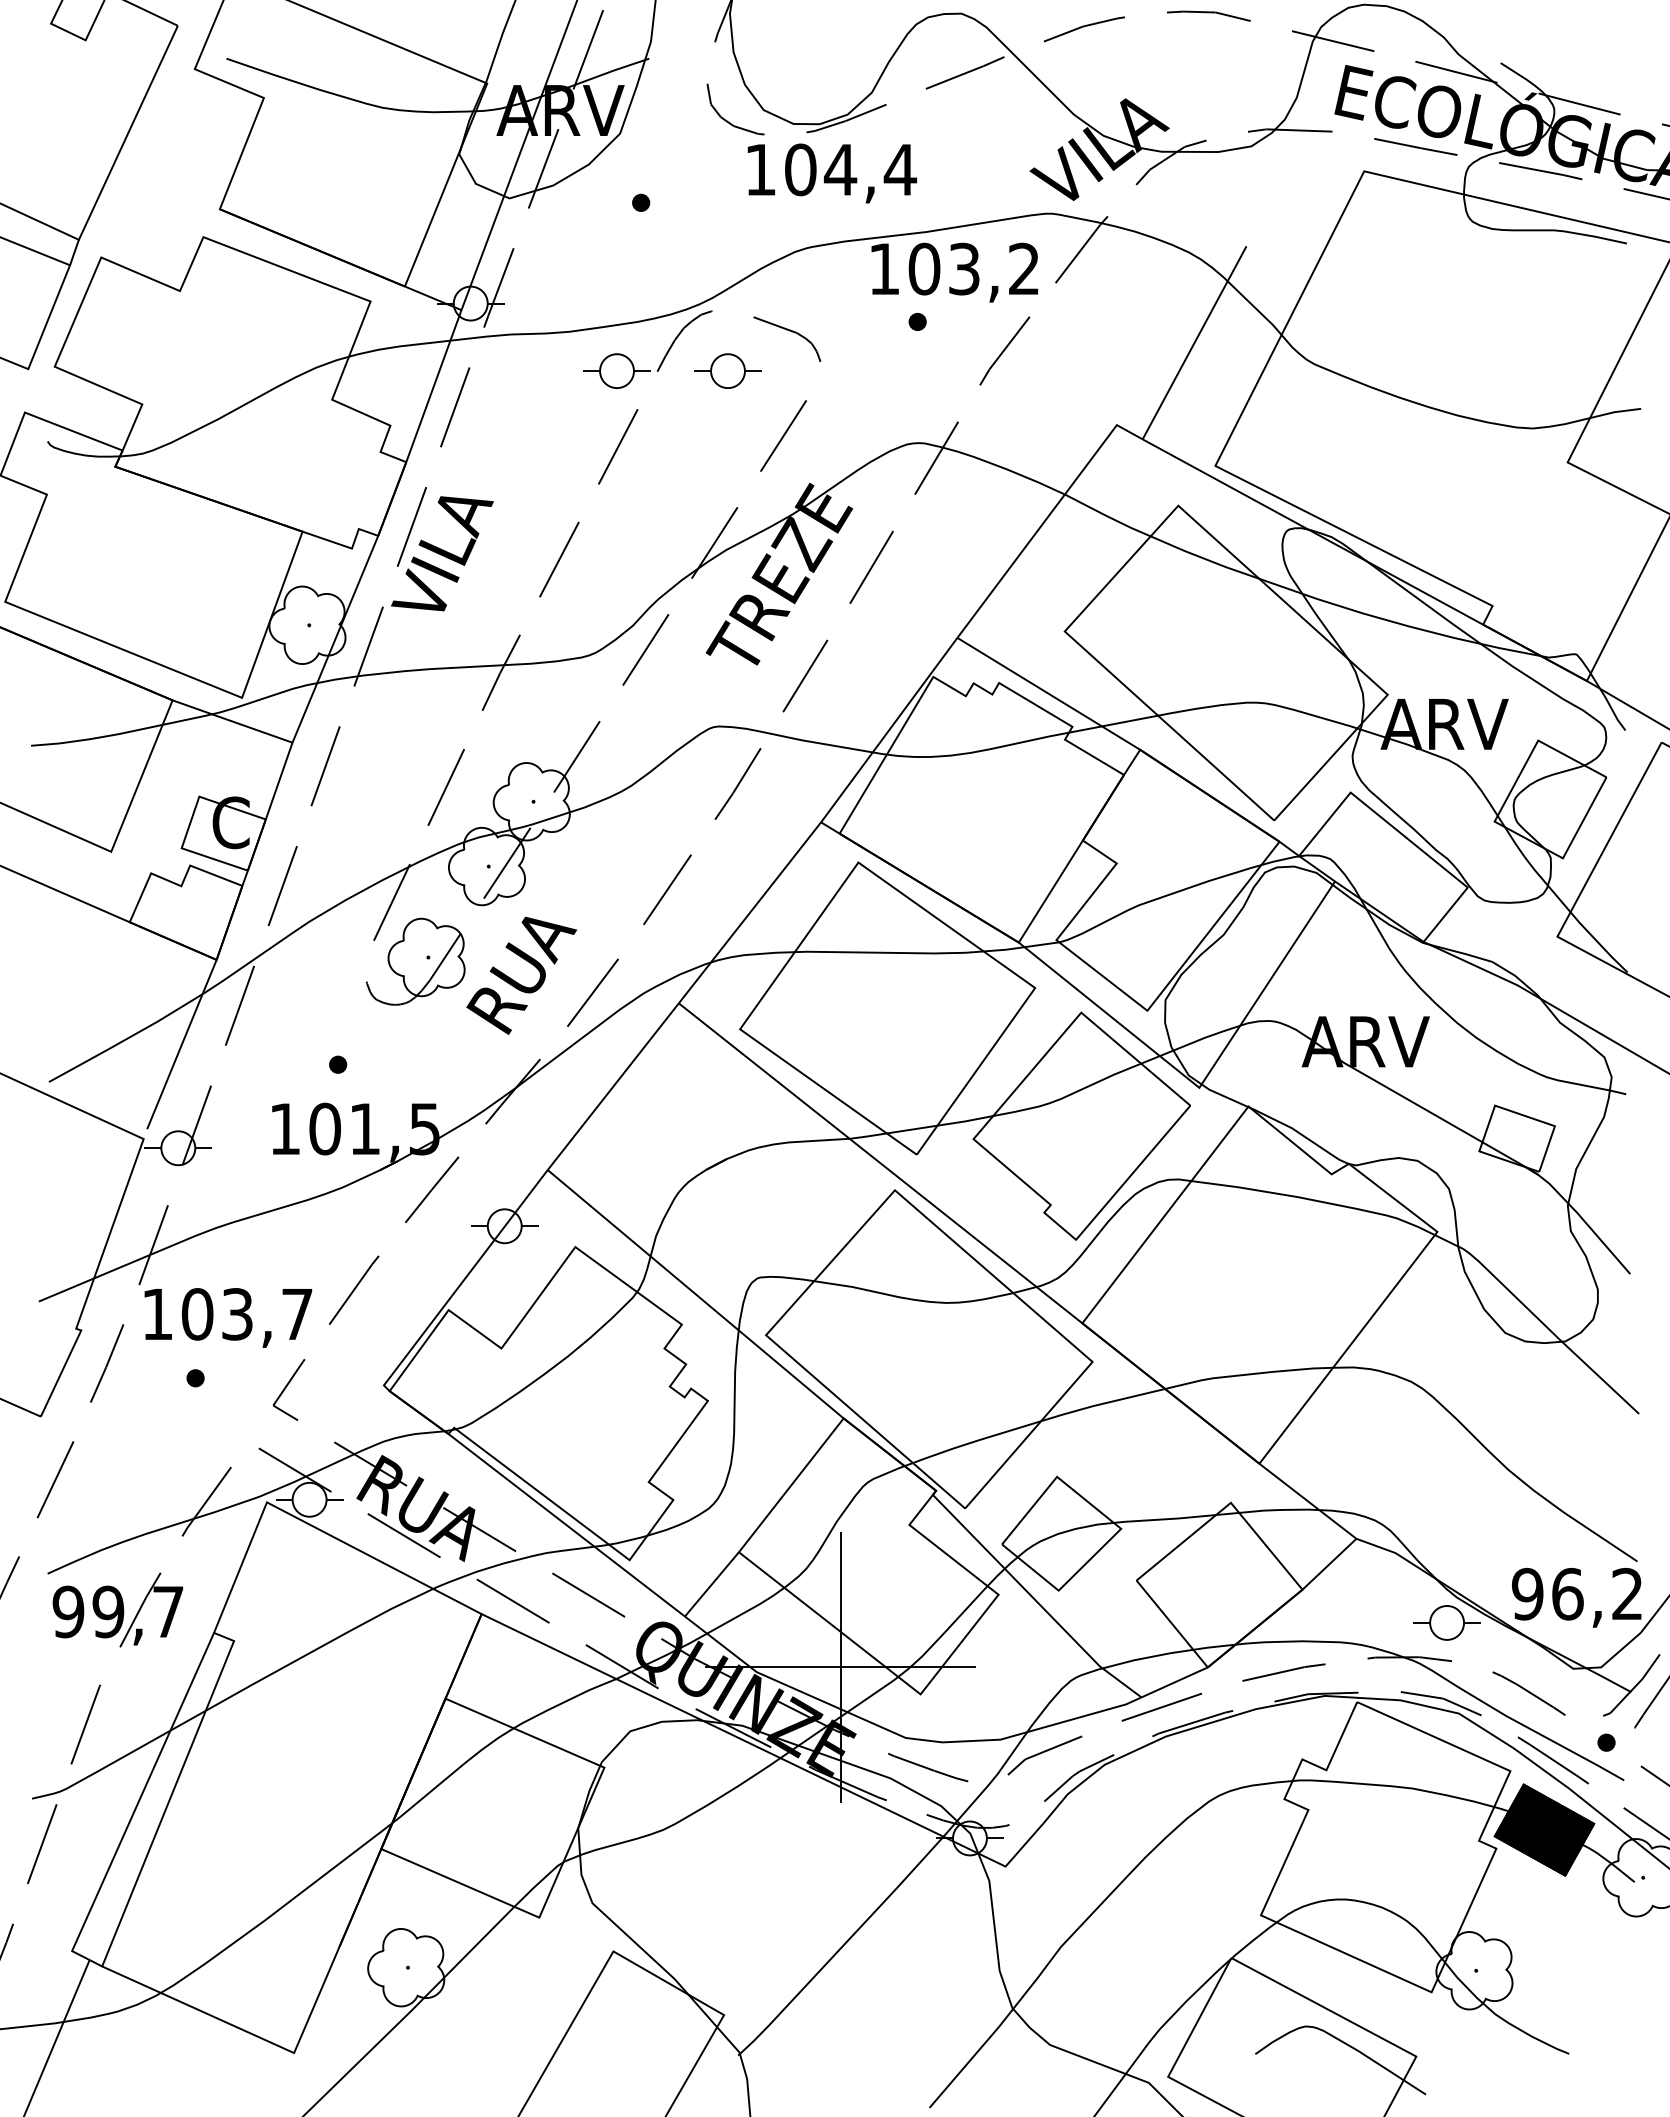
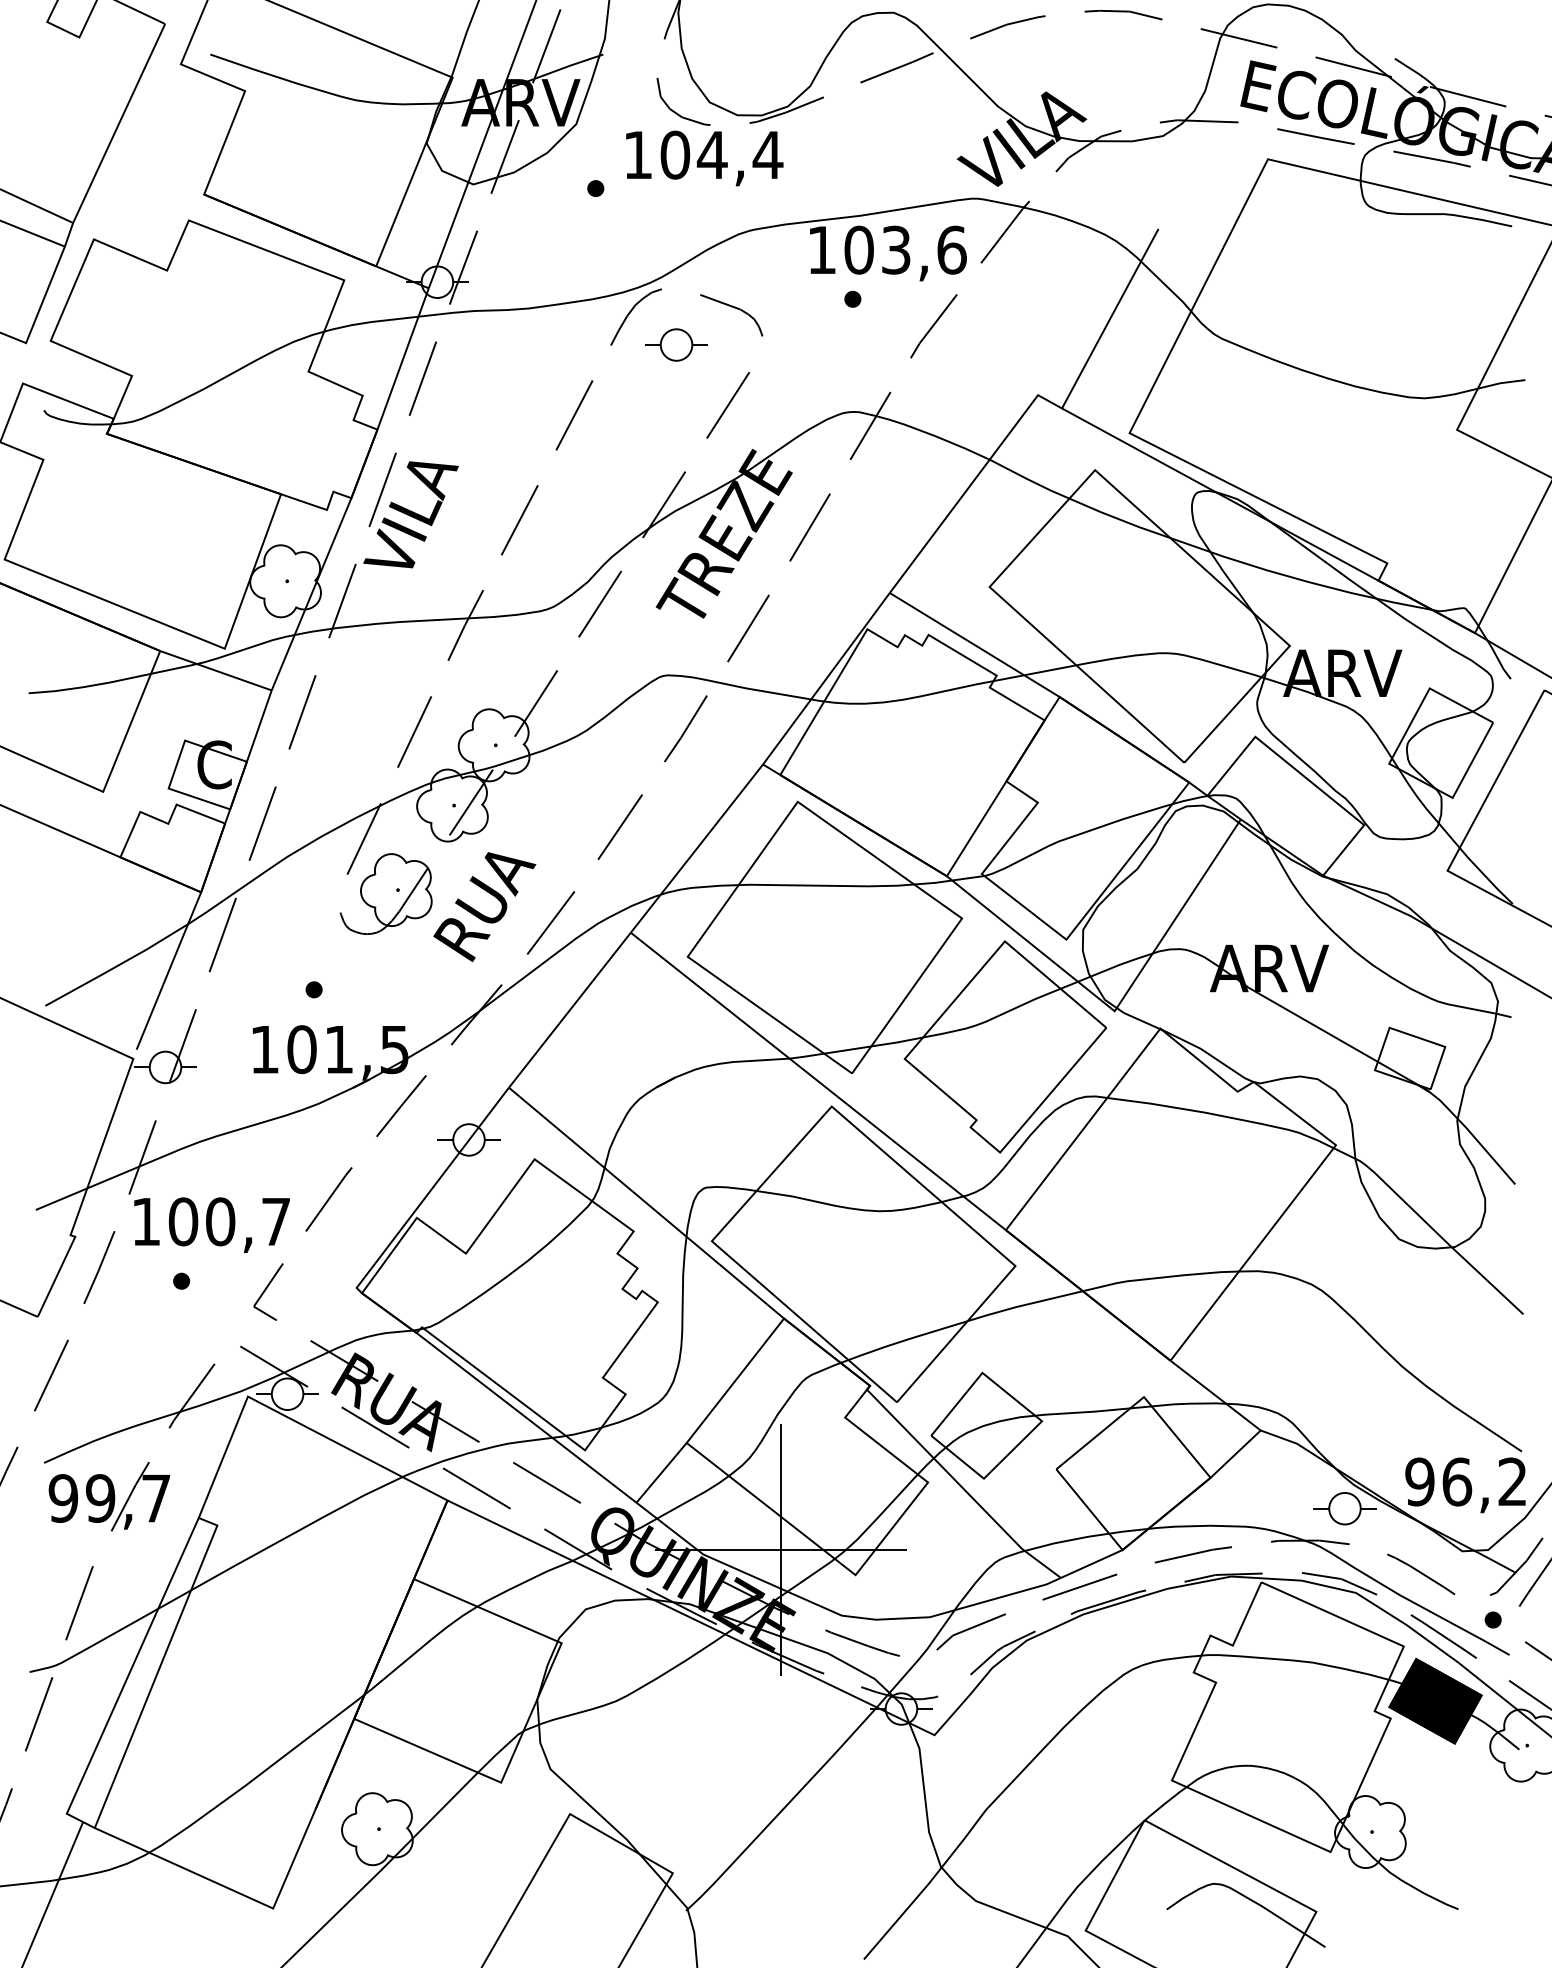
text: (832, 173) -> (704, 158), moved
text: (1024, 268) -> (952, 249), 103,2 -> 103,6
part: (616, 370) -> (572, 344), removed
text: (237, 1314) -> (220, 1221), 103,7 -> 100,7

